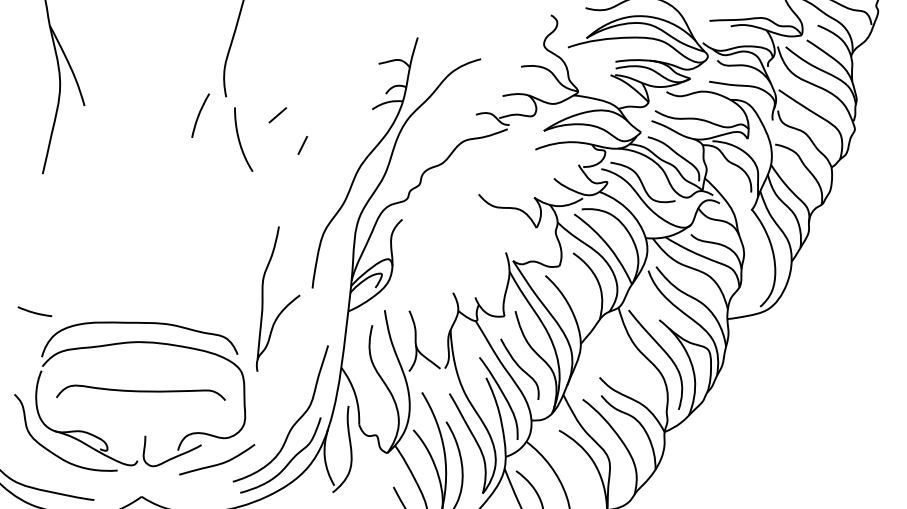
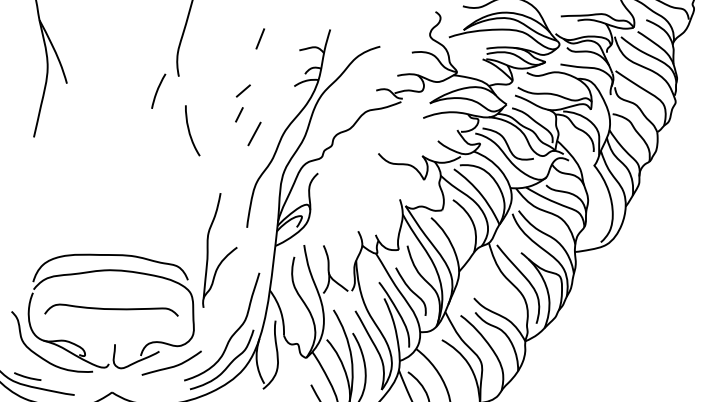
line: (329, 49) -> (260, 39), added
line: (277, 115) -> (243, 91), moved
curve: (240, 140) -> (190, 131), moved
line: (321, 169) -> (254, 133), added
part: (286, 305) -> (226, 255), moved
curve: (33, 311) -> (26, 376), moved

